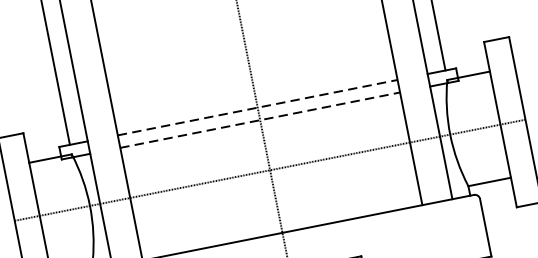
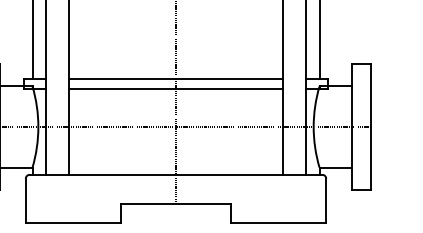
line: (258, 107) -> (176, 79), dashed -> solid
line: (260, 119) -> (176, 88), dashed -> solid

